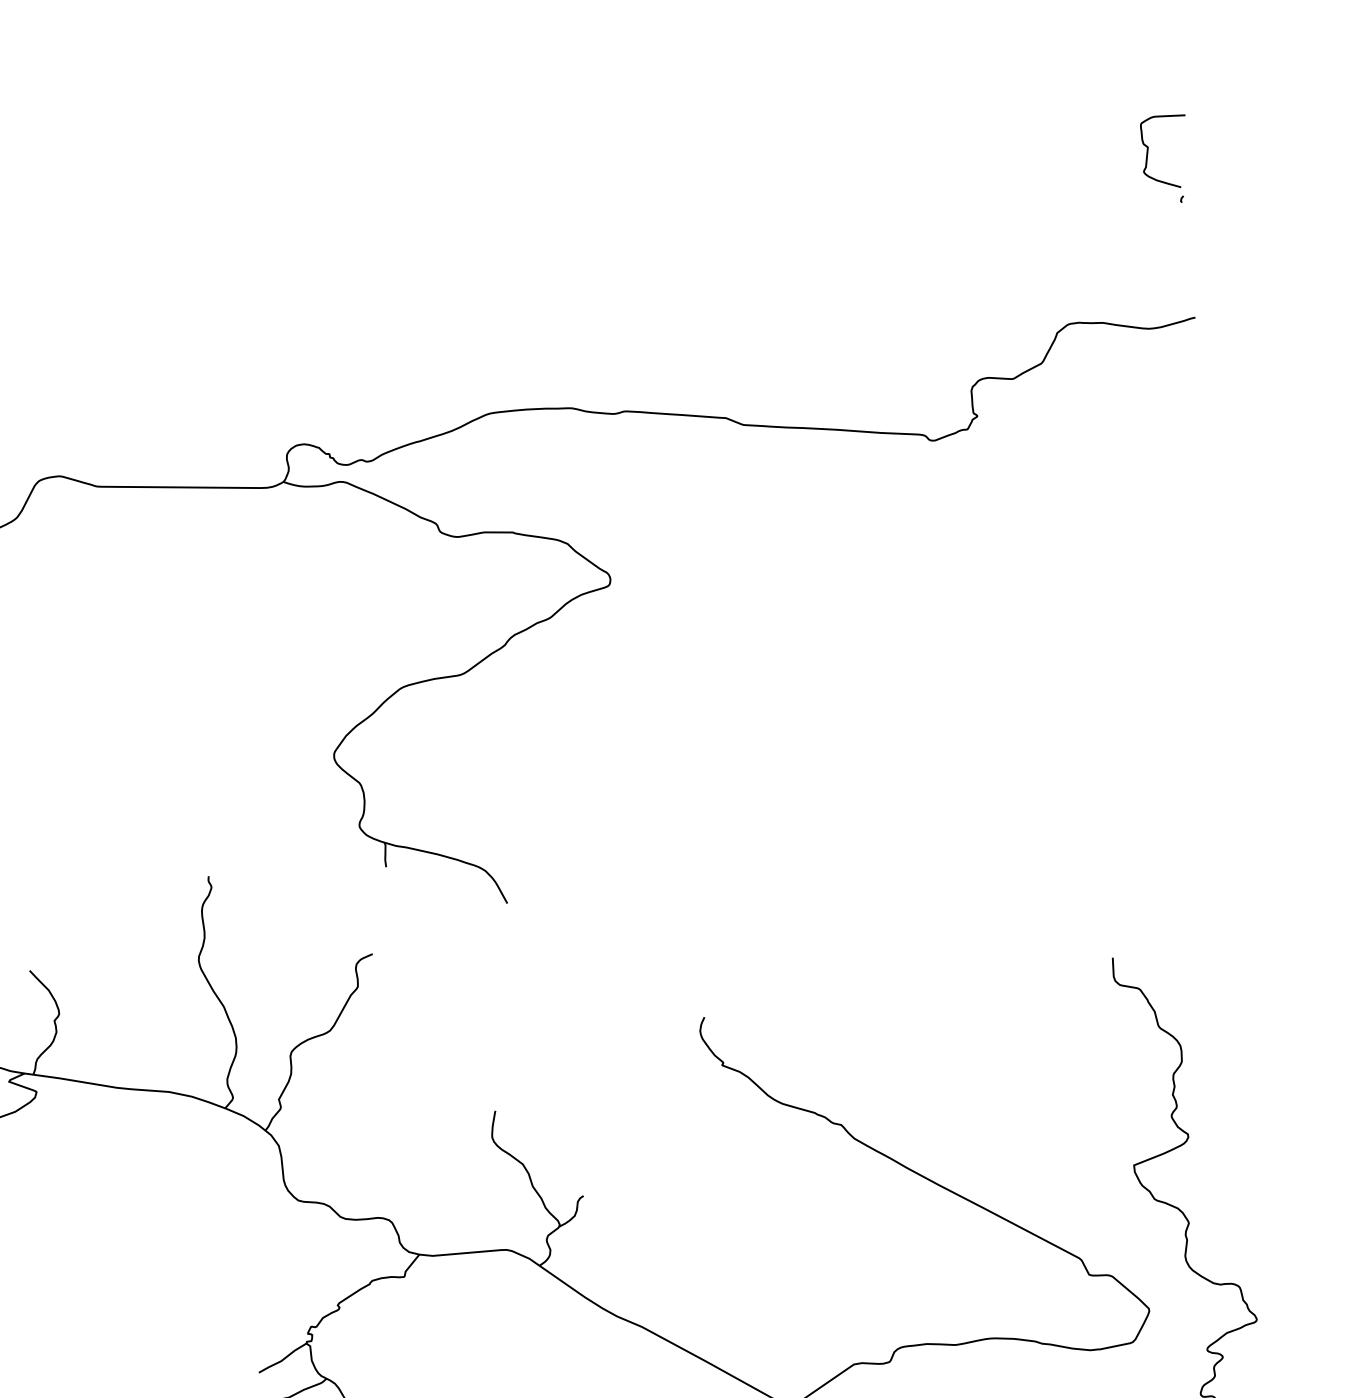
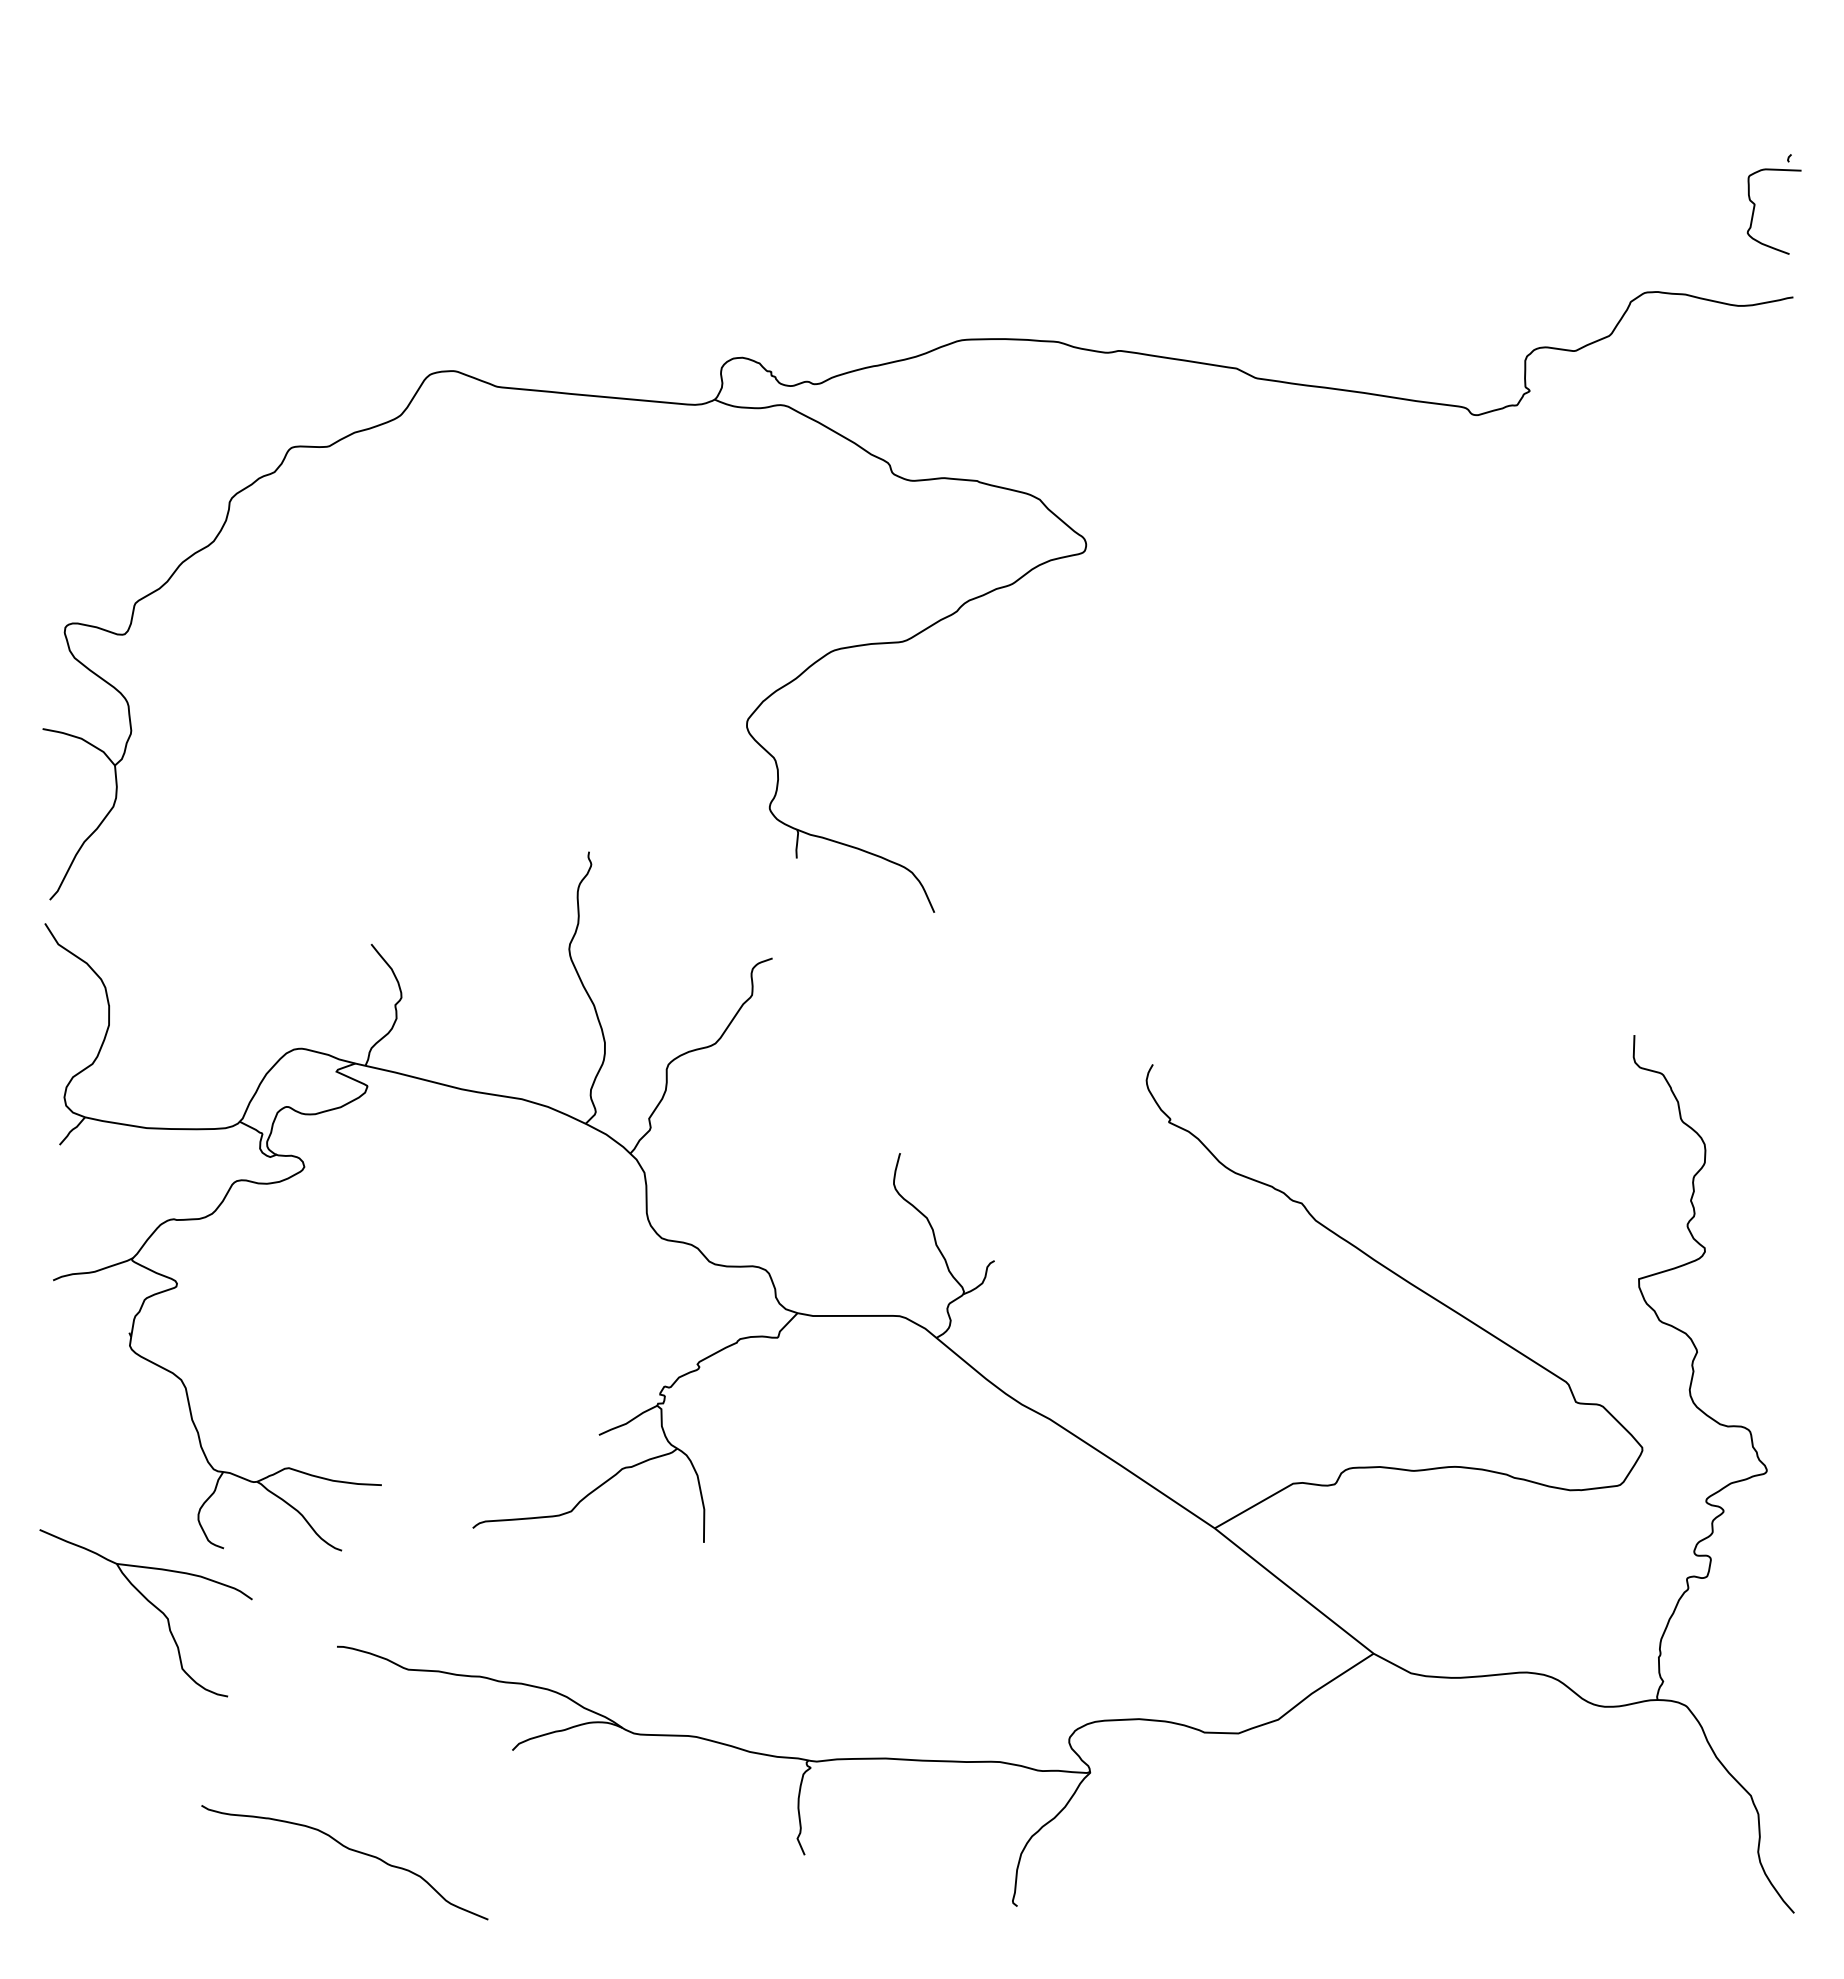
curve: (1148, 149) -> (1755, 206), moved

